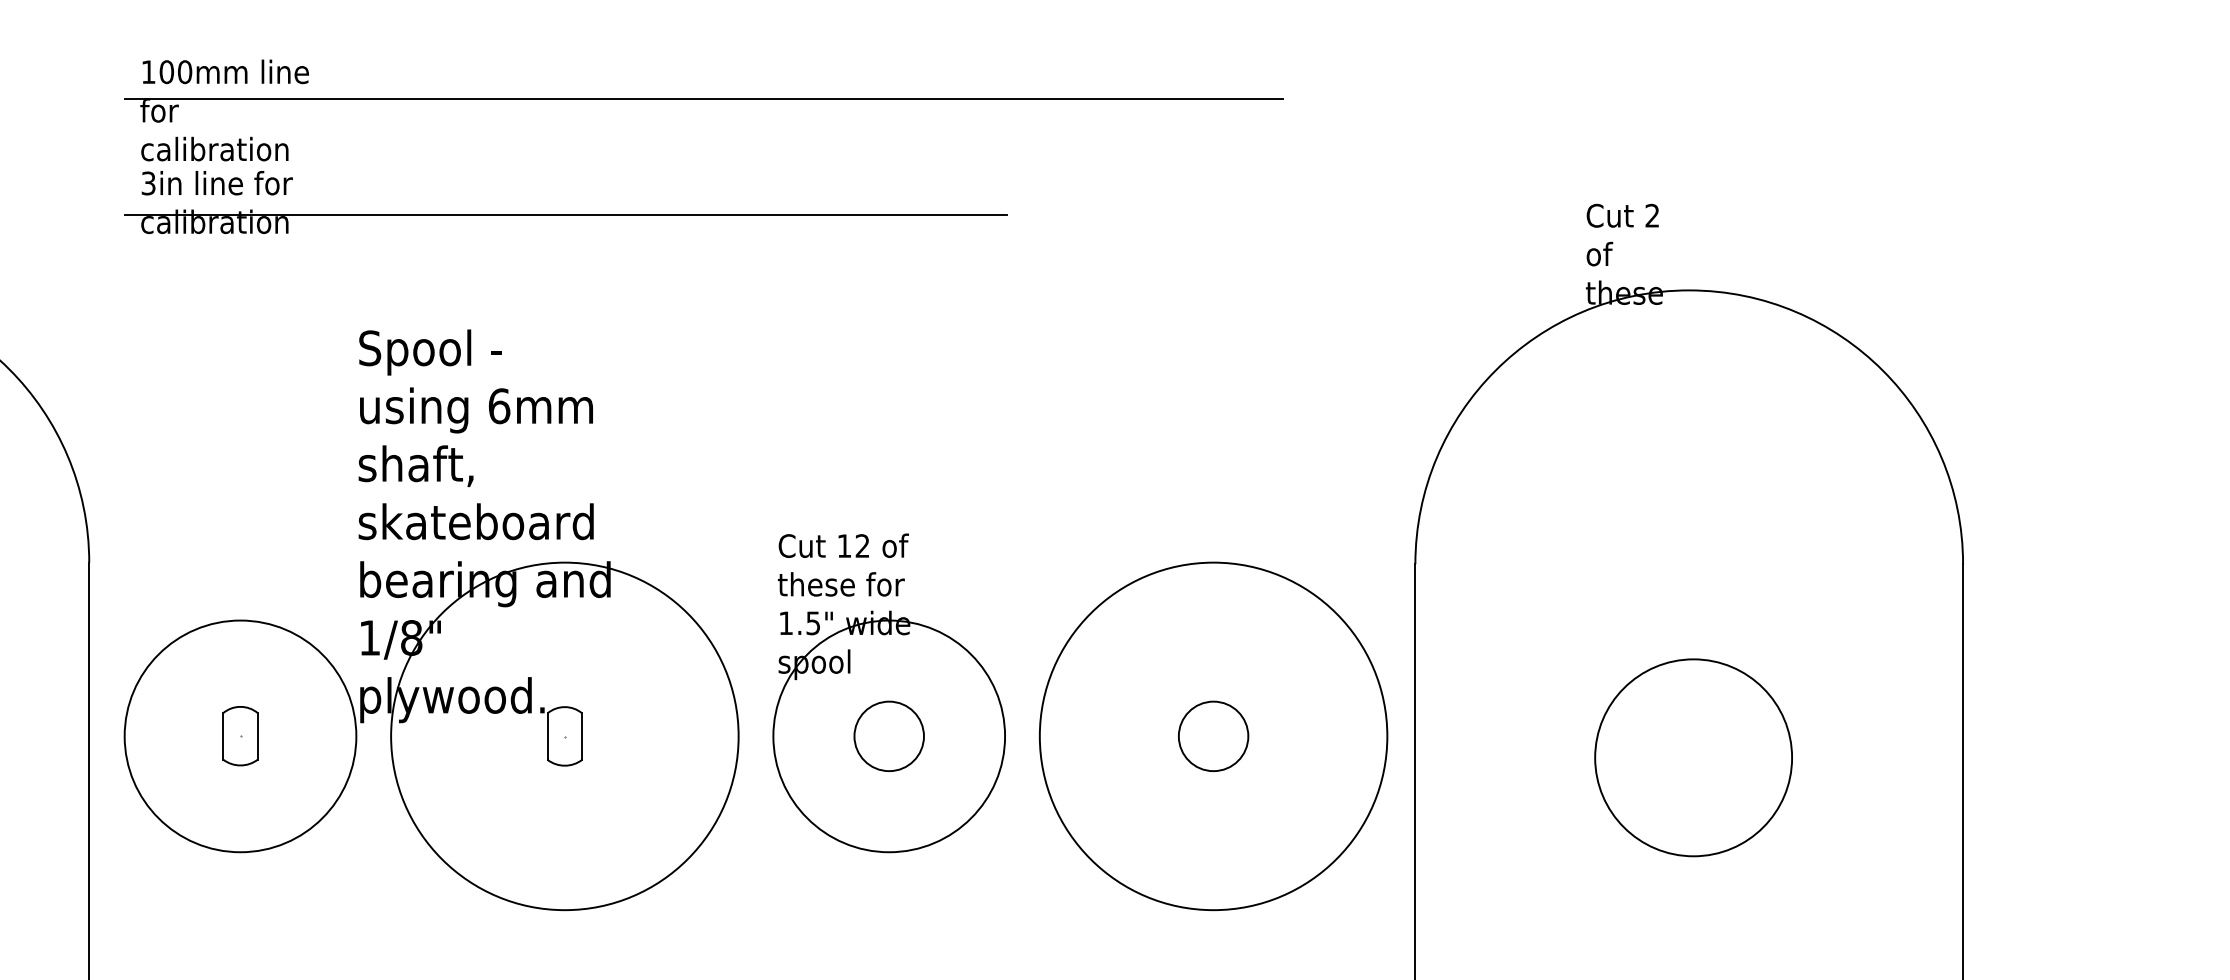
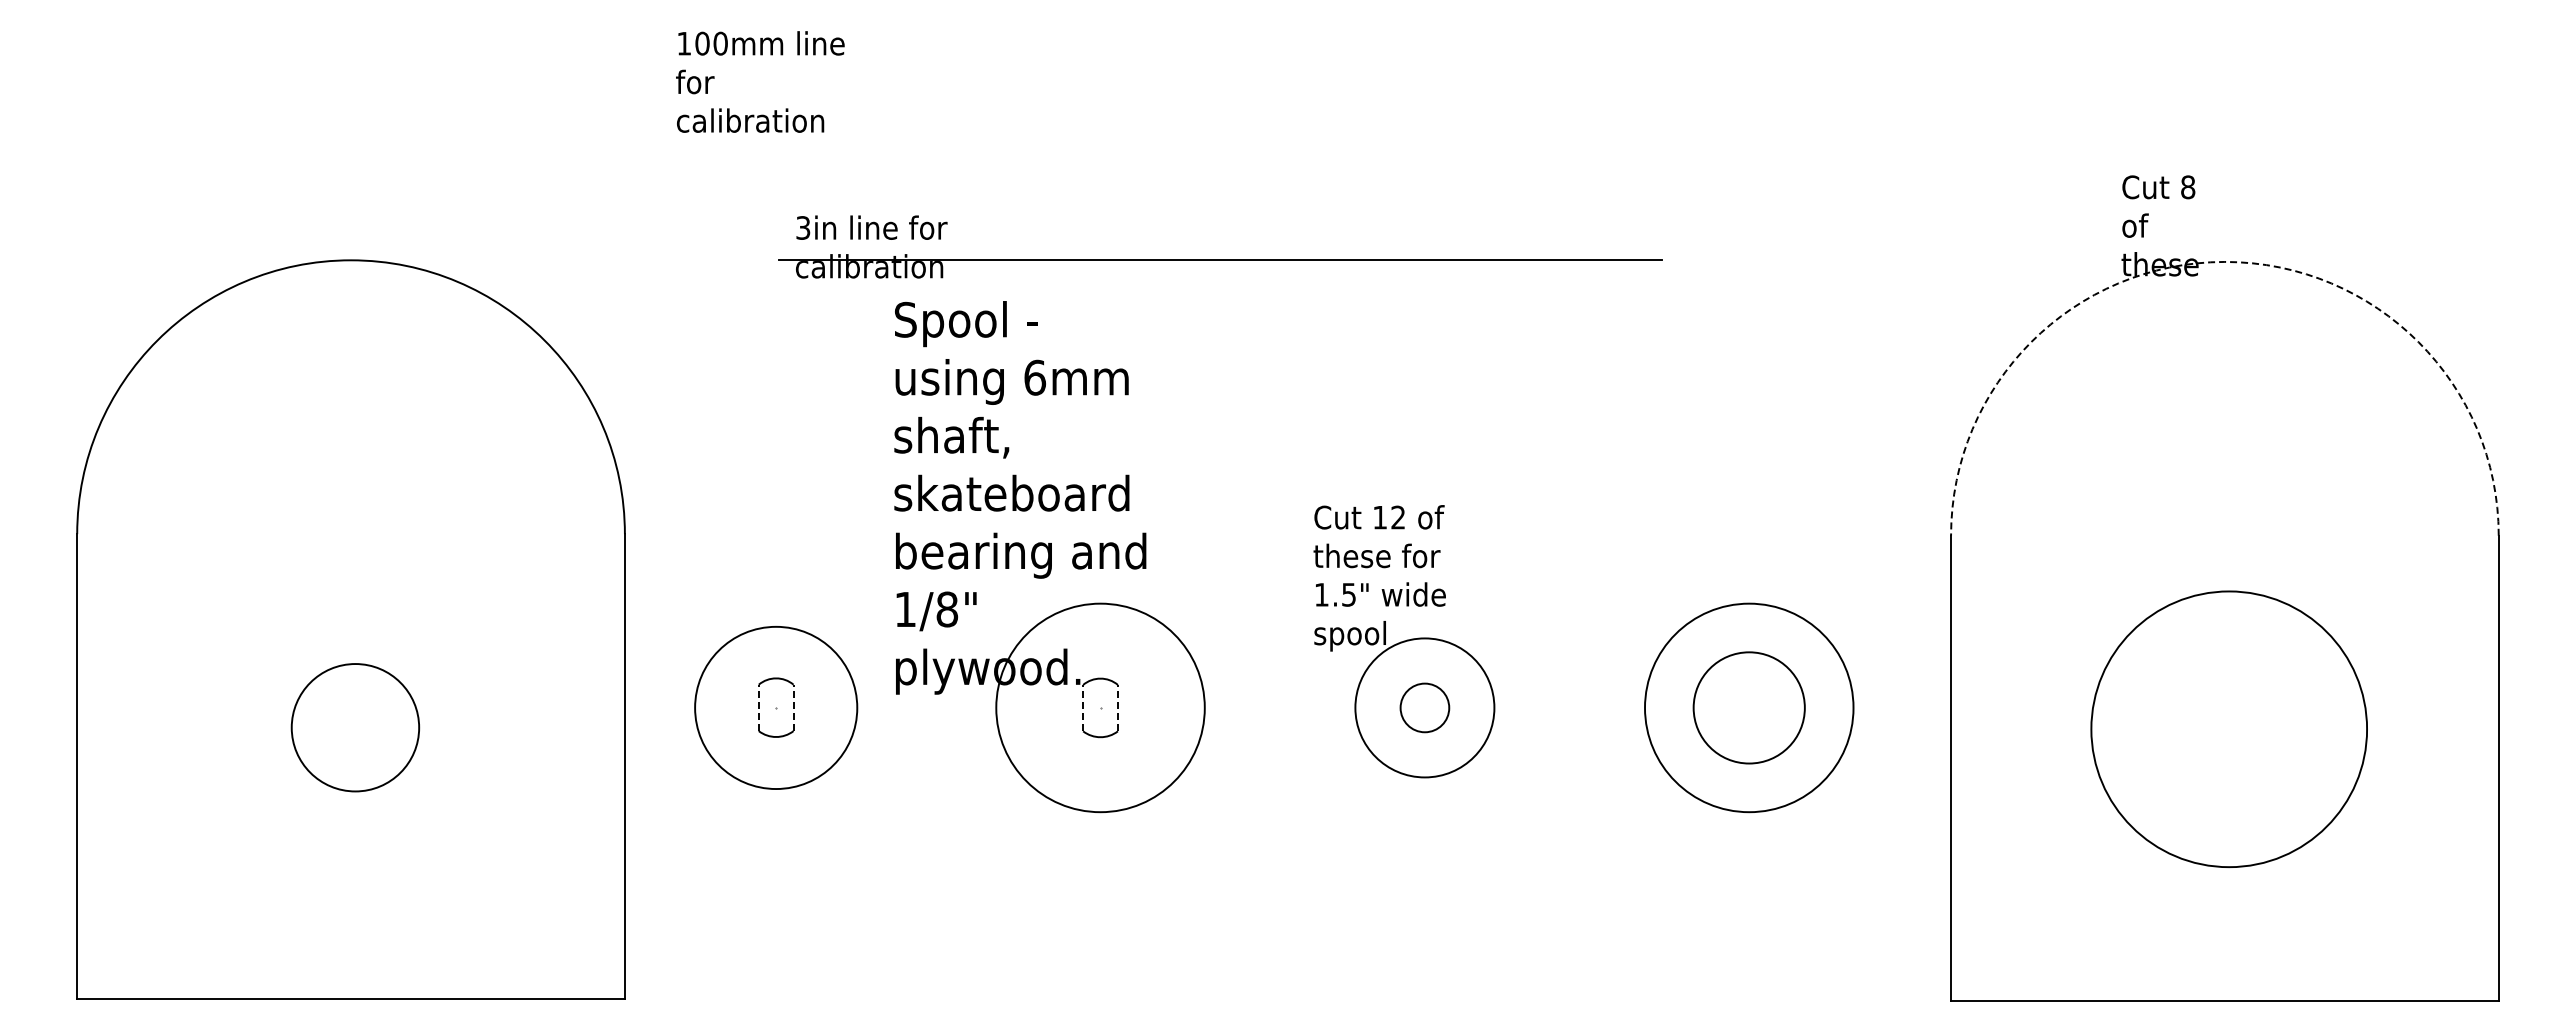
line: (703, 98) -> (1239, 70), removed
part: (565, 214) -> (1220, 259), moved
text: (1652, 215) -> (2188, 187), 2 -> 8
arc: (1688, 289) -> (2224, 261), solid -> dashed
line: (222, 735) -> (758, 707), solid -> dashed
circle: (240, 735) -> (776, 707), size x0.7
line: (257, 735) -> (793, 707), solid -> dashed
line: (547, 735) -> (1083, 707), solid -> dashed
circle: (564, 735) -> (1100, 707), size x0.6
line: (581, 735) -> (1117, 707), solid -> dashed
circle: (888, 735) -> (1424, 707), size x0.6
circle: (888, 735) -> (1424, 707), size x0.7
circle: (1213, 735) -> (1749, 707), size x0.6
circle: (1213, 735) -> (1749, 707), size x1.6
circle: (1693, 757) -> (2229, 729), size x1.4

